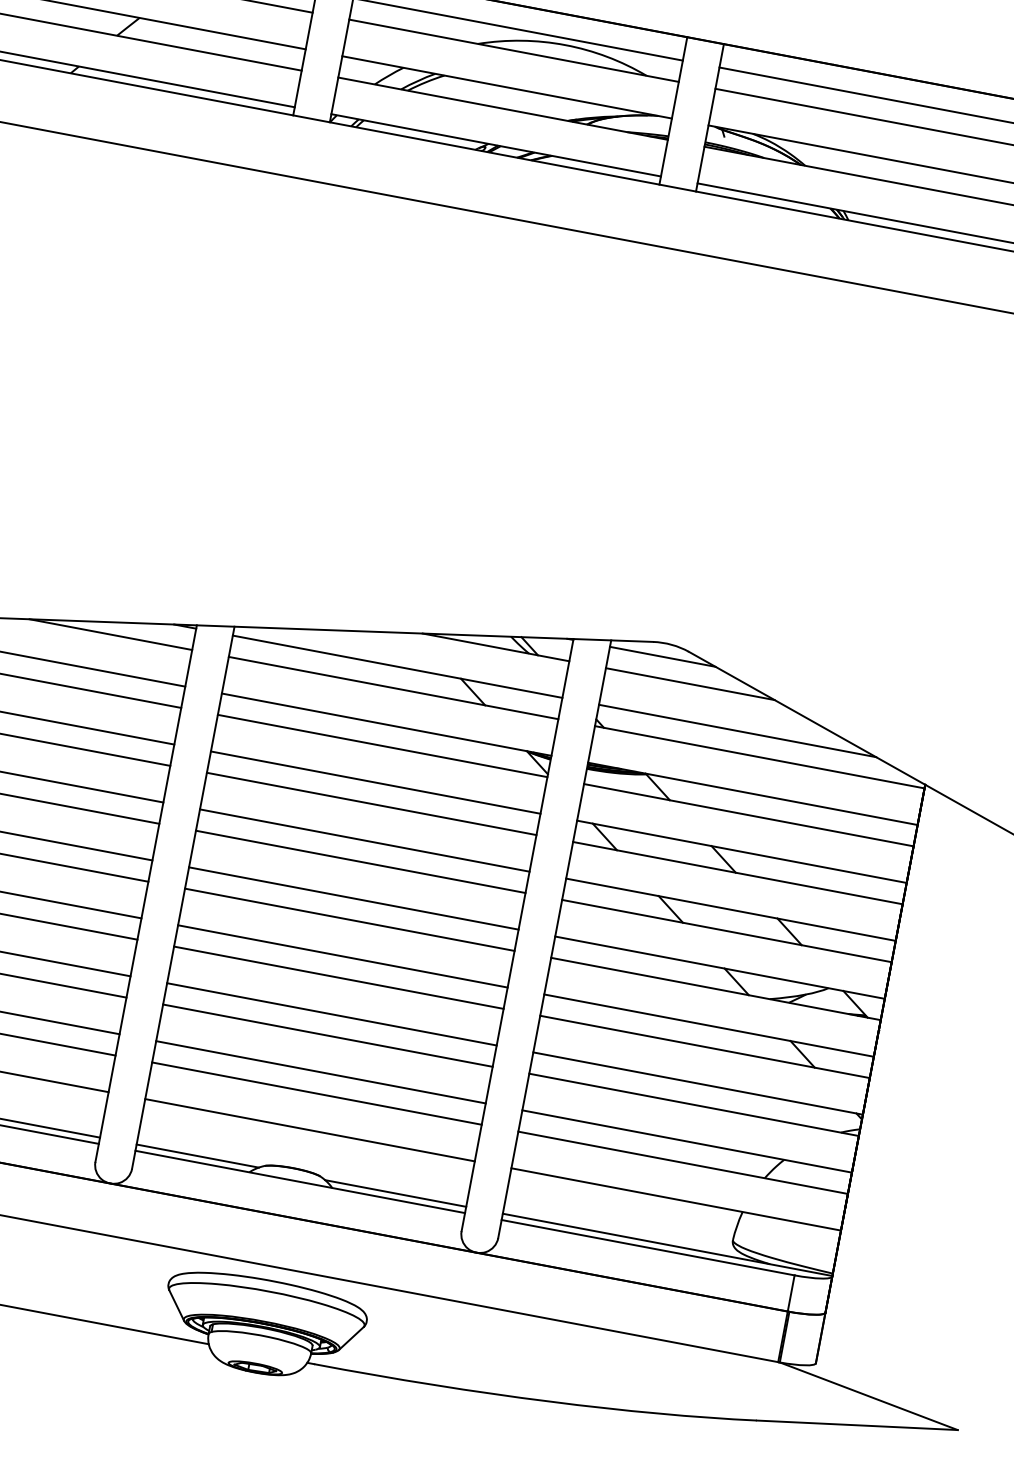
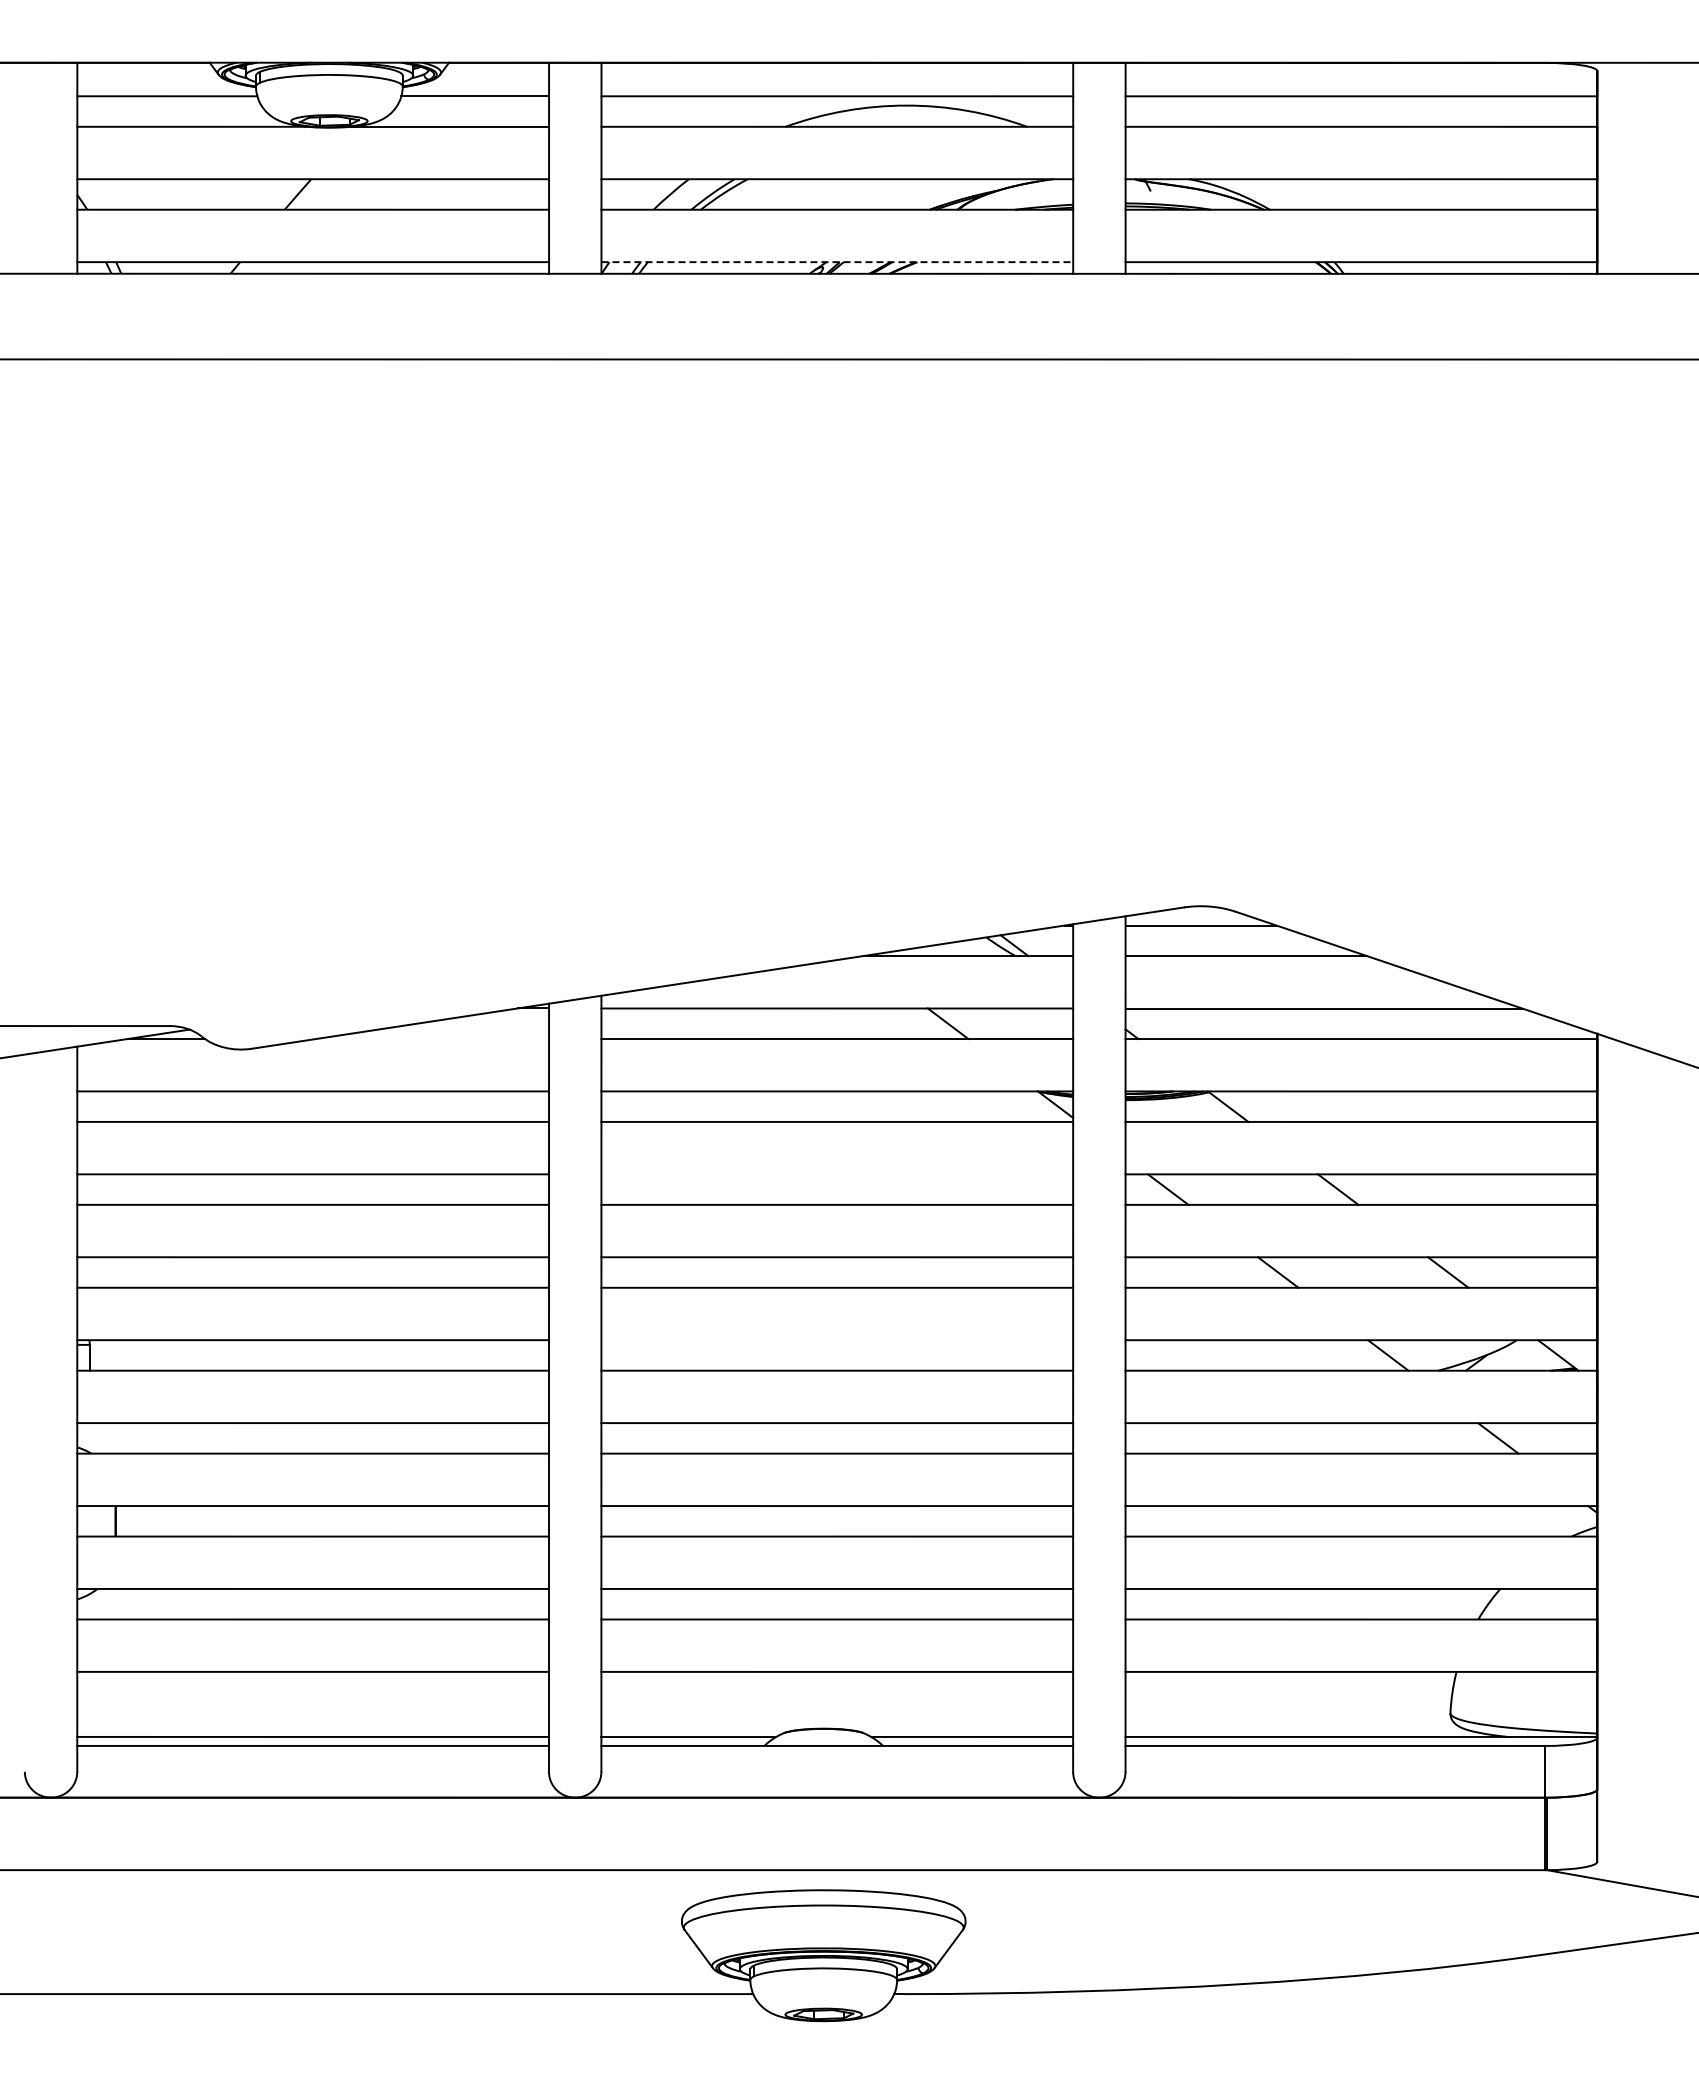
line: (496, 145) -> (837, 262), solid -> dashed
line: (110, 634) -> (432, 1038), removed
line: (375, 782) -> (837, 1174), removed
line: (353, 898) -> (837, 1340), removed

